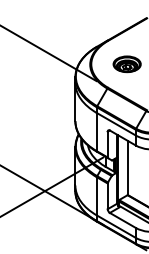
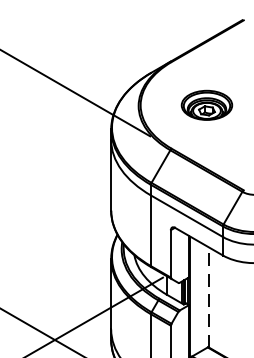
line: (128, 167) -> (209, 296), solid -> dashed

